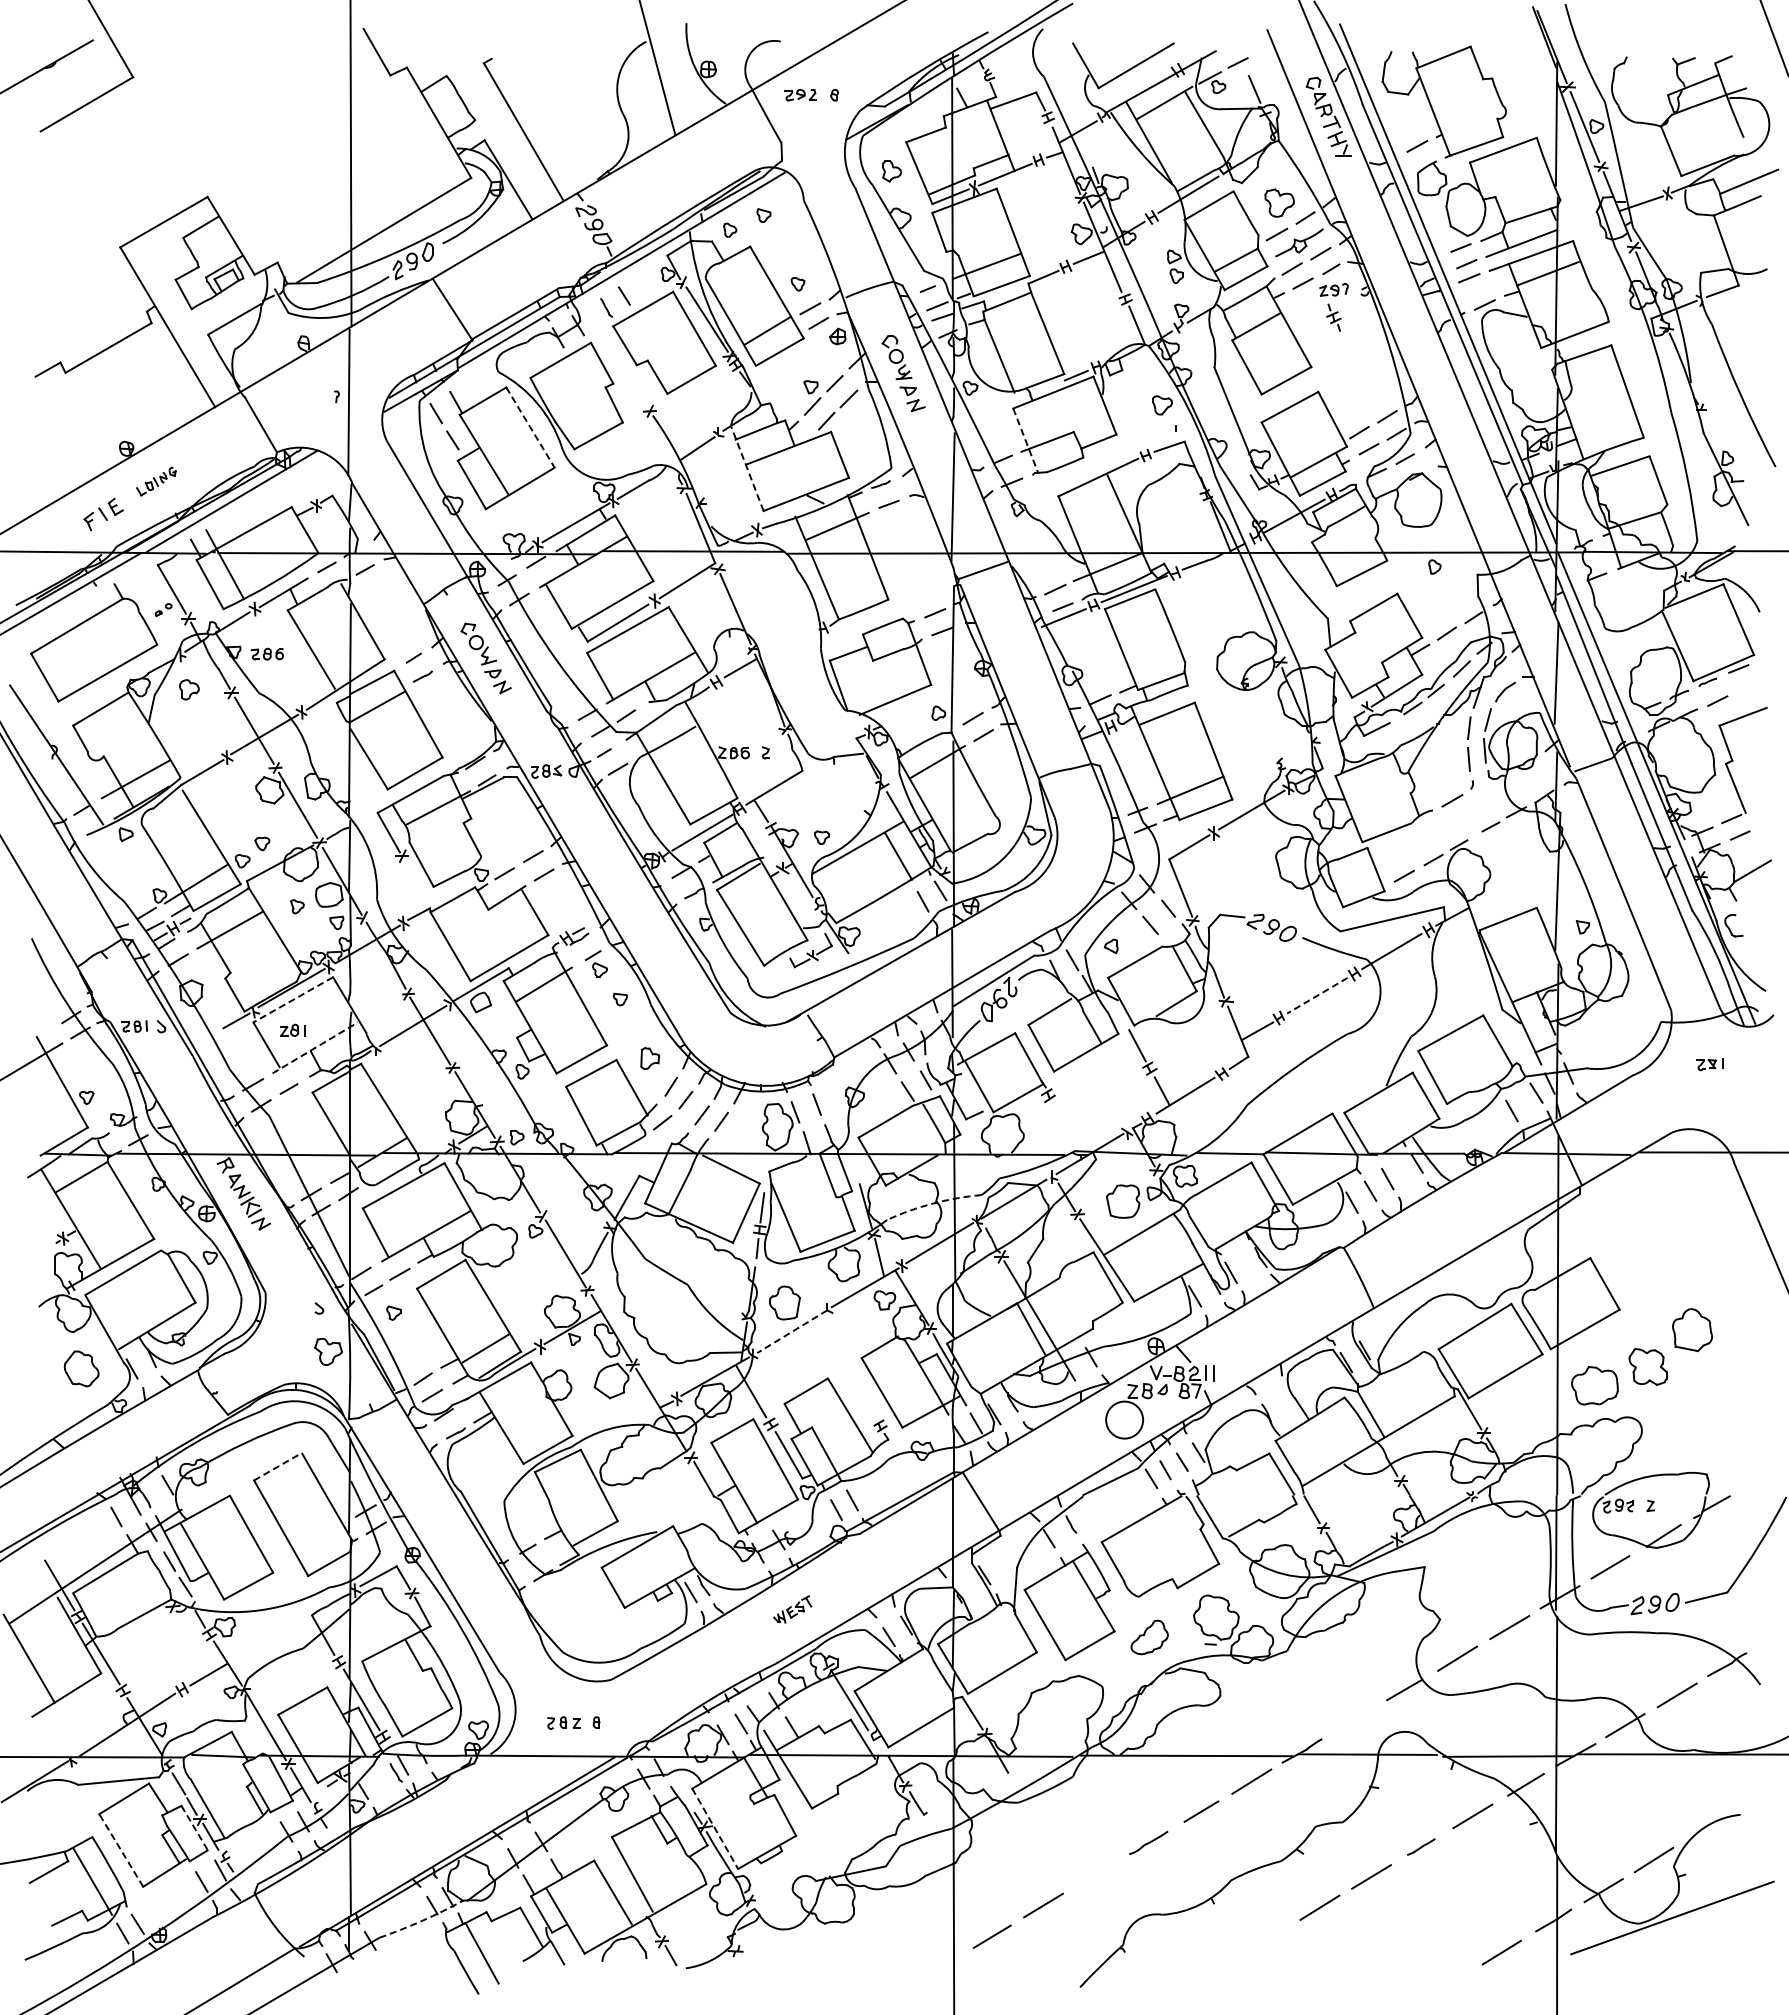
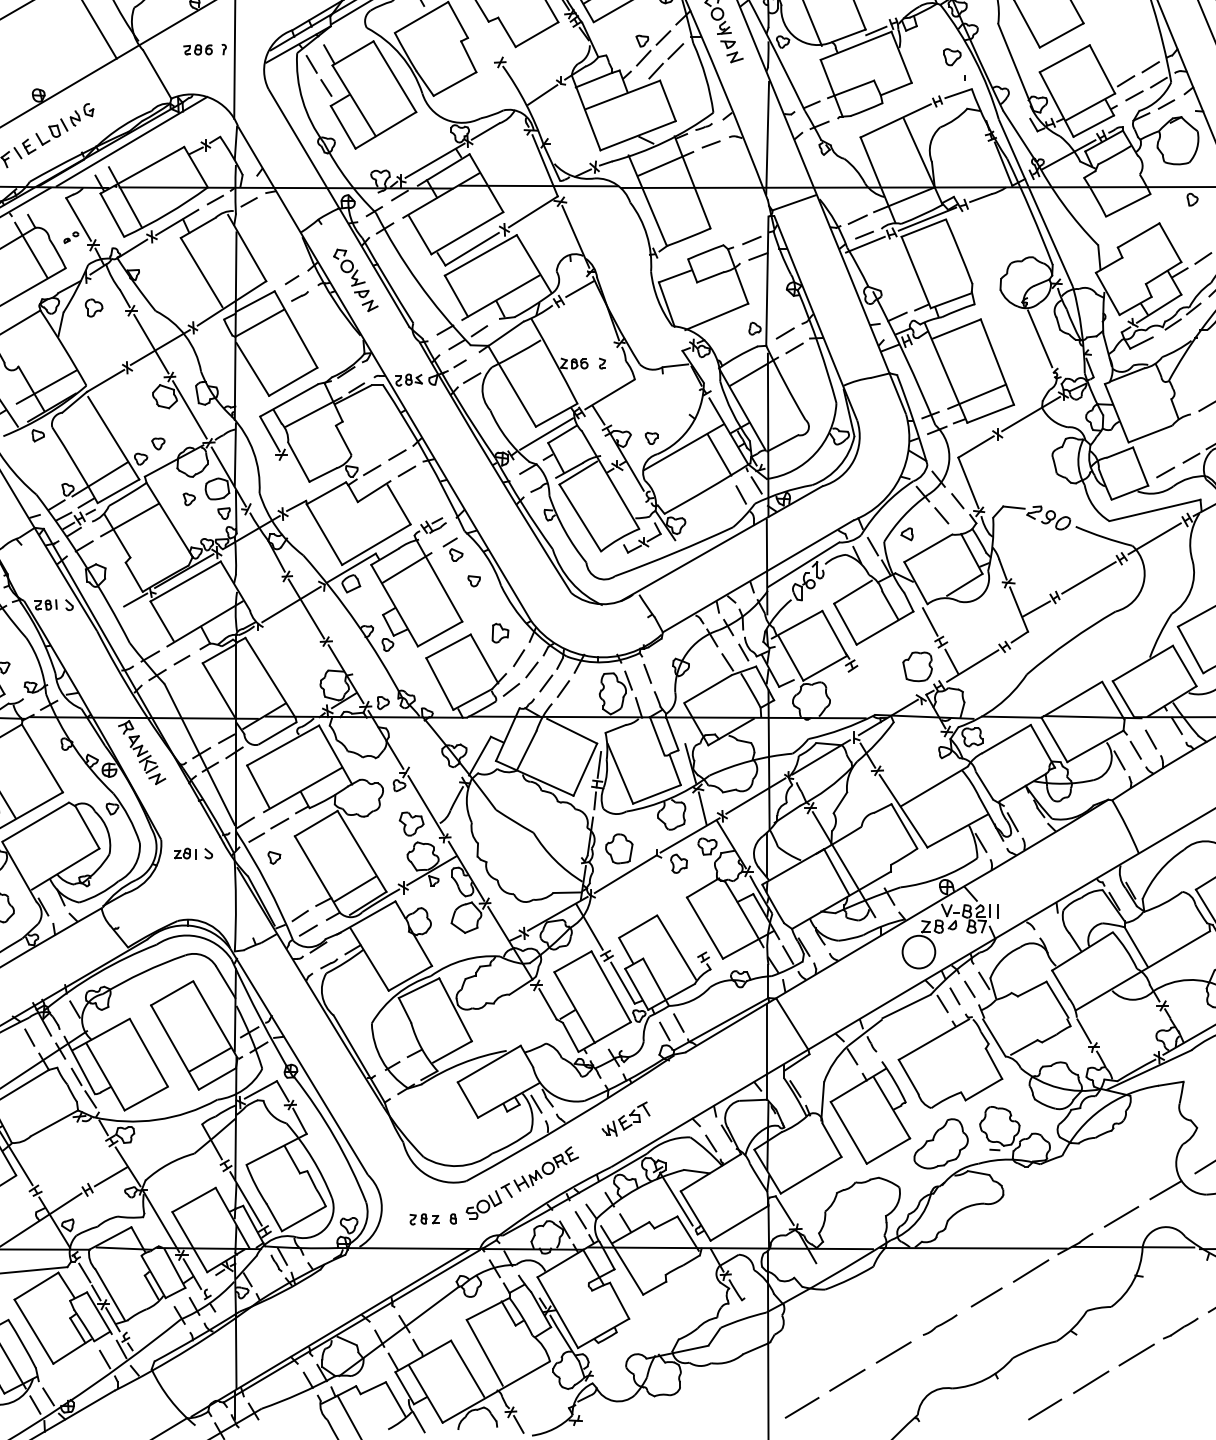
line: (530, 427) -> (394, 76), dashed -> solid
line: (1025, 441) -> (831, 89), dashed -> solid
line: (747, 468) -> (586, 112), dashed -> solid
part: (156, 481) -> (65, 124), size x1.67
line: (117, 623) -> (30, 249), added
part: (266, 653) -> (197, 49), moved
line: (1261, 724) -> (1039, 338), added
line: (1316, 995) -> (1088, 577), dashed -> solid
line: (293, 999) -> (185, 581), dashed -> solid
part: (292, 1029) -> (185, 852), moved
line: (315, 1047) -> (205, 623), dashed -> solid
part: (1123, 1201) -> (917, 666), moved
arc: (933, 1203) -> (750, 761), dashed -> solid
part: (852, 1319) -> (678, 863), added
line: (791, 1331) -> (625, 873), dashed -> solid
part: (328, 1351) -> (411, 823), moved
line: (277, 1466) -> (171, 993), dashed -> solid
line: (320, 1541) -> (209, 1059), added
part: (792, 1609) -> (626, 1119), size x1.43
part: (1149, 1637) -> (940, 1143), size x1.67
part: (675, 1681) -> (522, 1182), added
line: (1354, 1720) -> (1121, 1217), added
line: (195, 1829) -> (99, 1313), dashed -> solid
line: (715, 1829) -> (558, 1313), dashed -> solid
part: (1421, 1846) -> (1180, 1328), size x1.43
line: (121, 1850) -> (34, 1331), dashed -> solid
line: (1095, 1873) -> (893, 1352), added
arc: (422, 1920) -> (299, 1393), dashed -> solid
line: (1267, 1938) -> (1044, 1409), added

